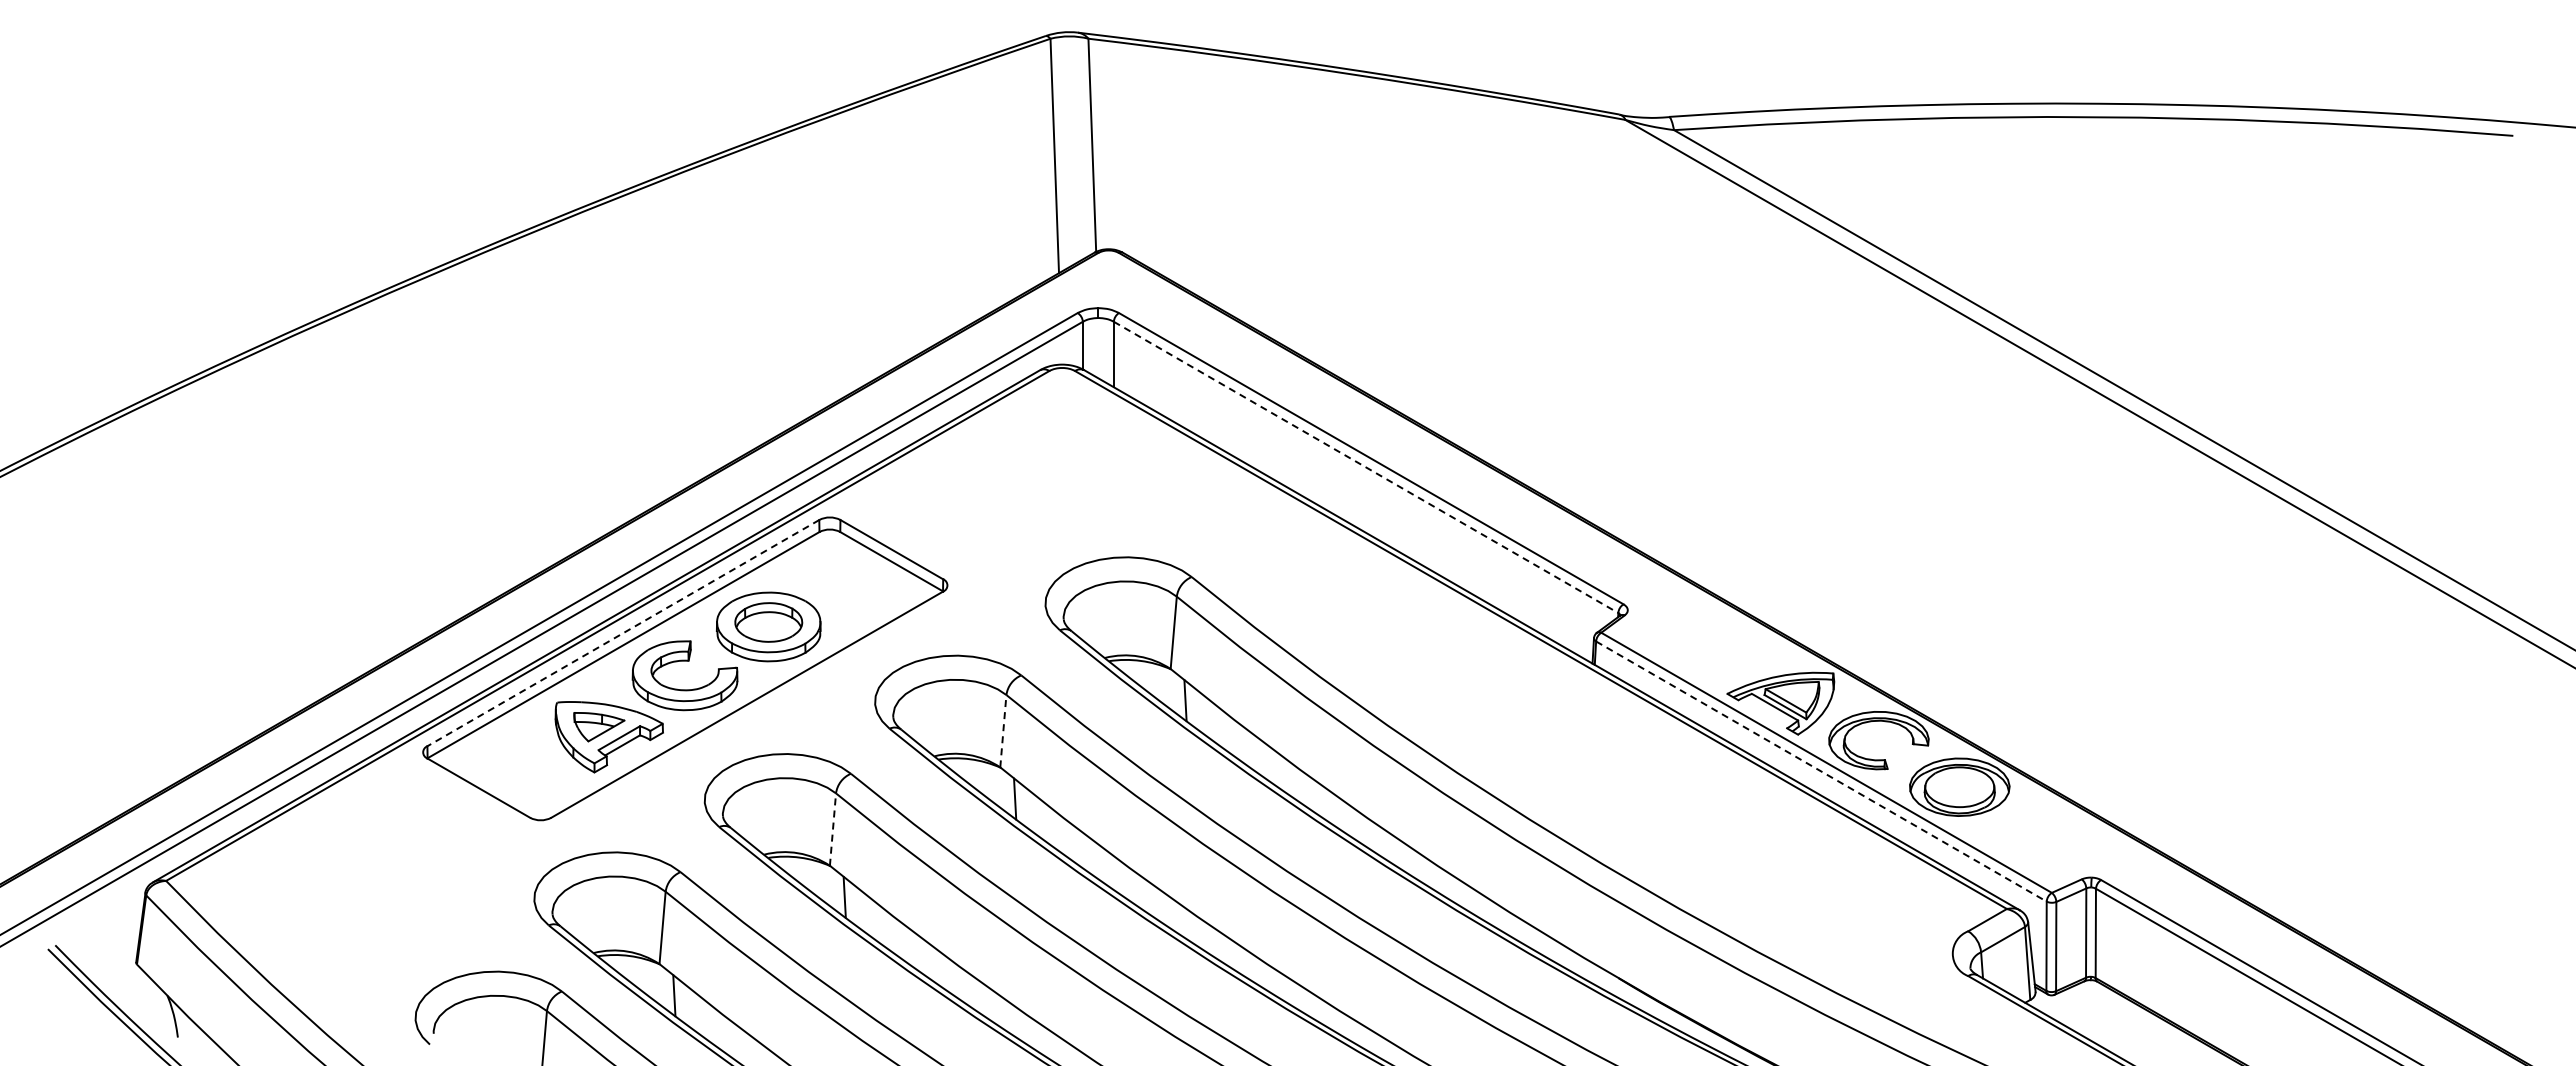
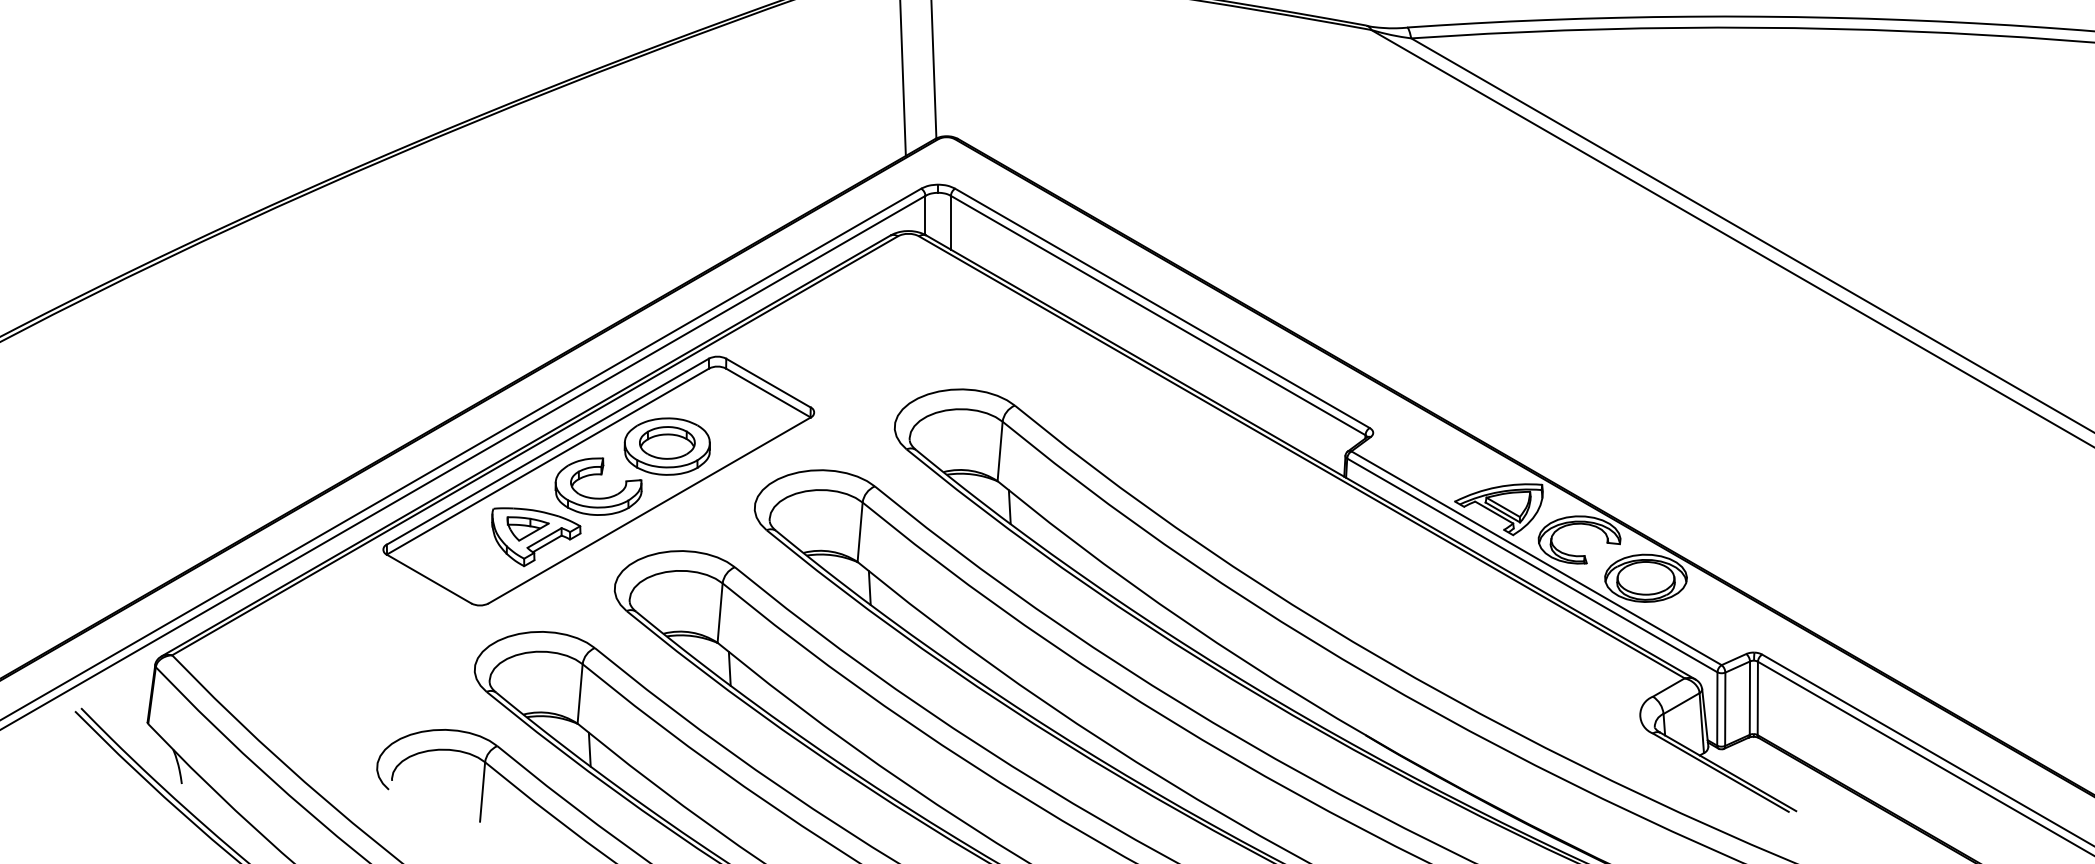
line: (1366, 467) -> (1158, 315), dashed -> solid
line: (622, 633) -> (547, 452), dashed -> solid
line: (1003, 730) -> (860, 531), dashed -> solid
line: (1821, 771) -> (1532, 565), dashed -> solid
line: (833, 829) -> (720, 613), dashed -> solid

